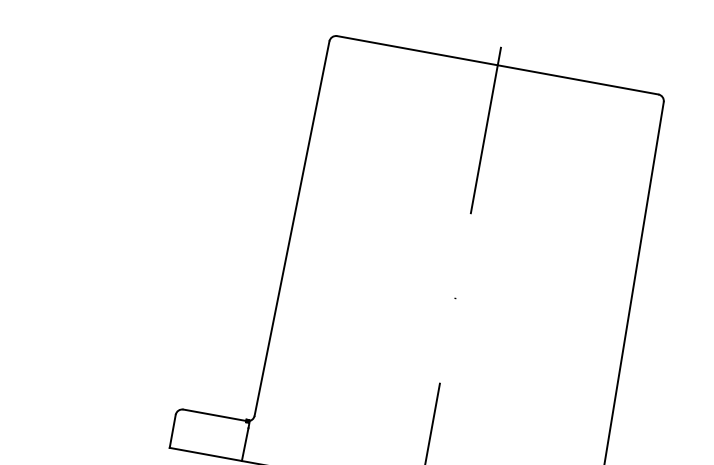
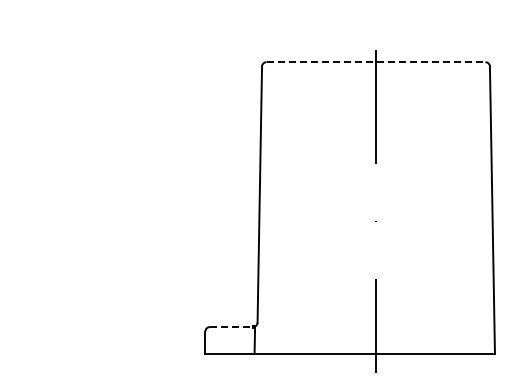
line: (498, 65) -> (376, 62), solid -> dashed
line: (215, 415) -> (231, 327), solid -> dashed

